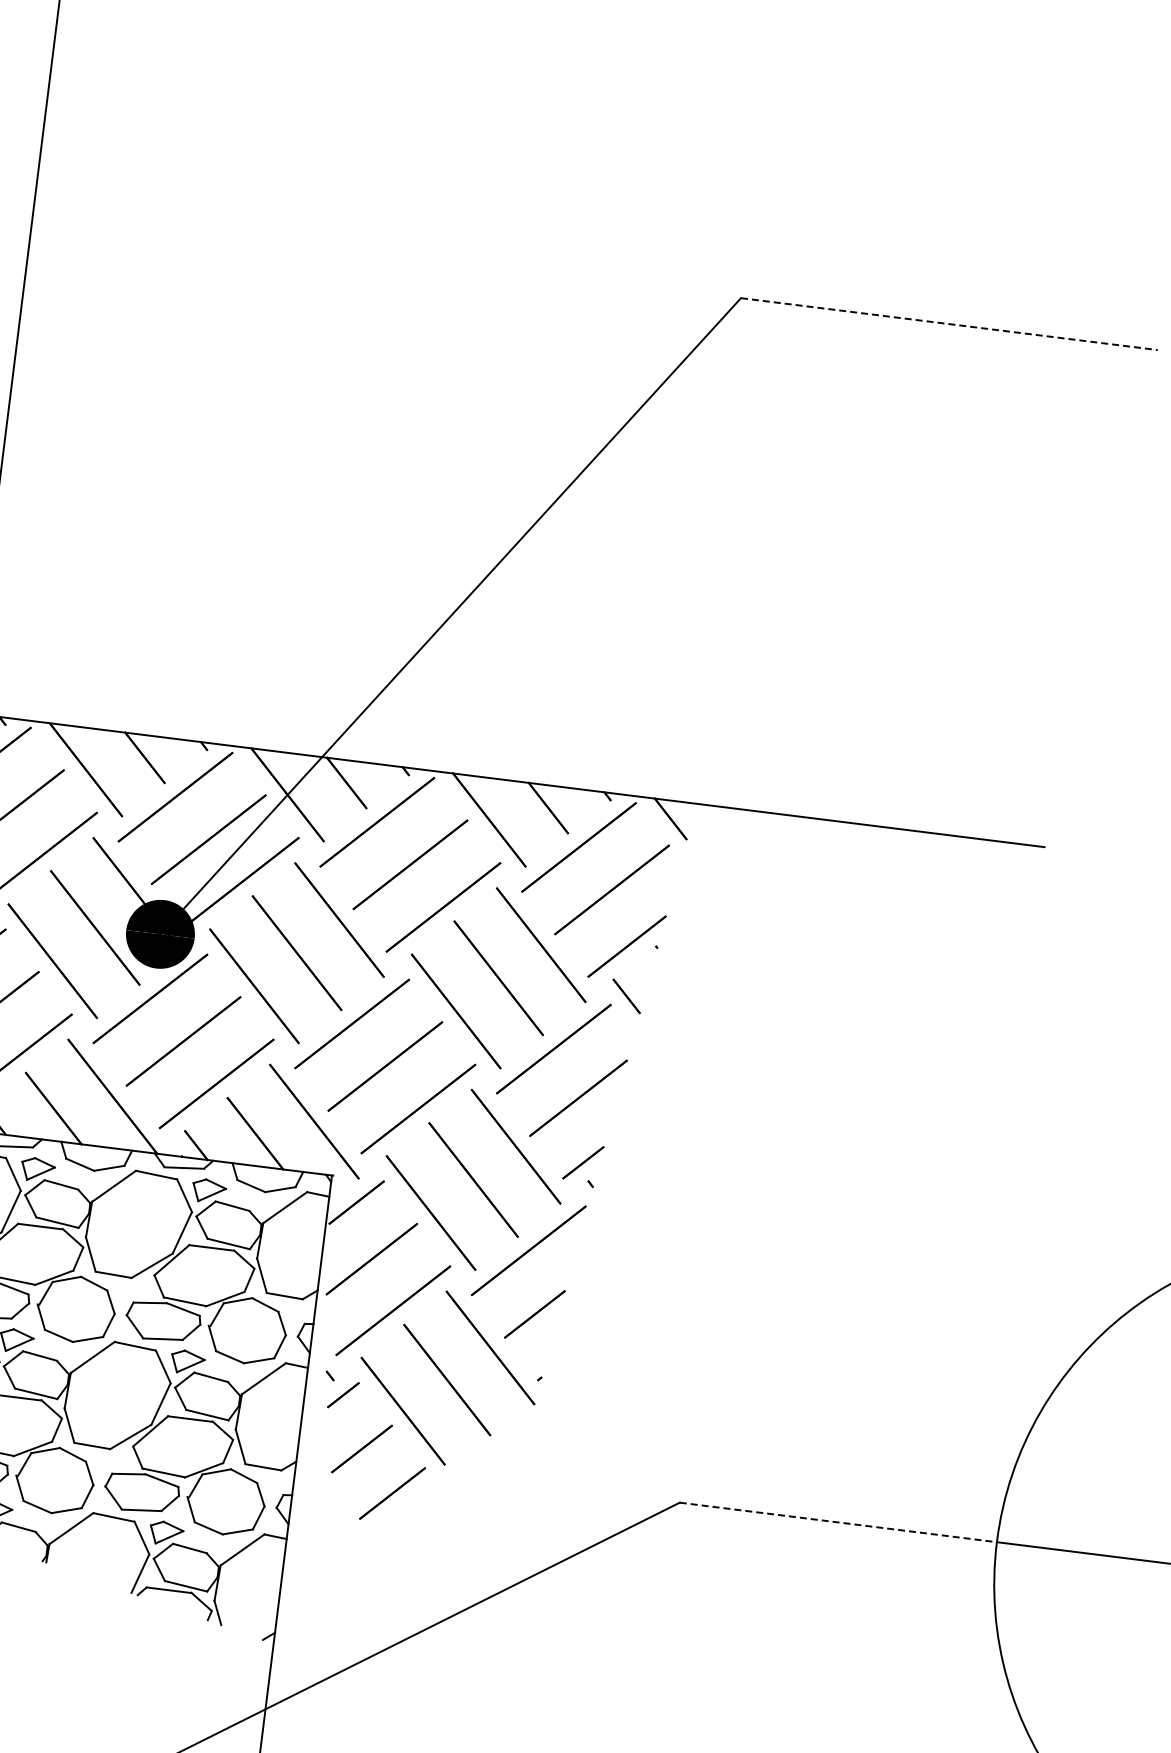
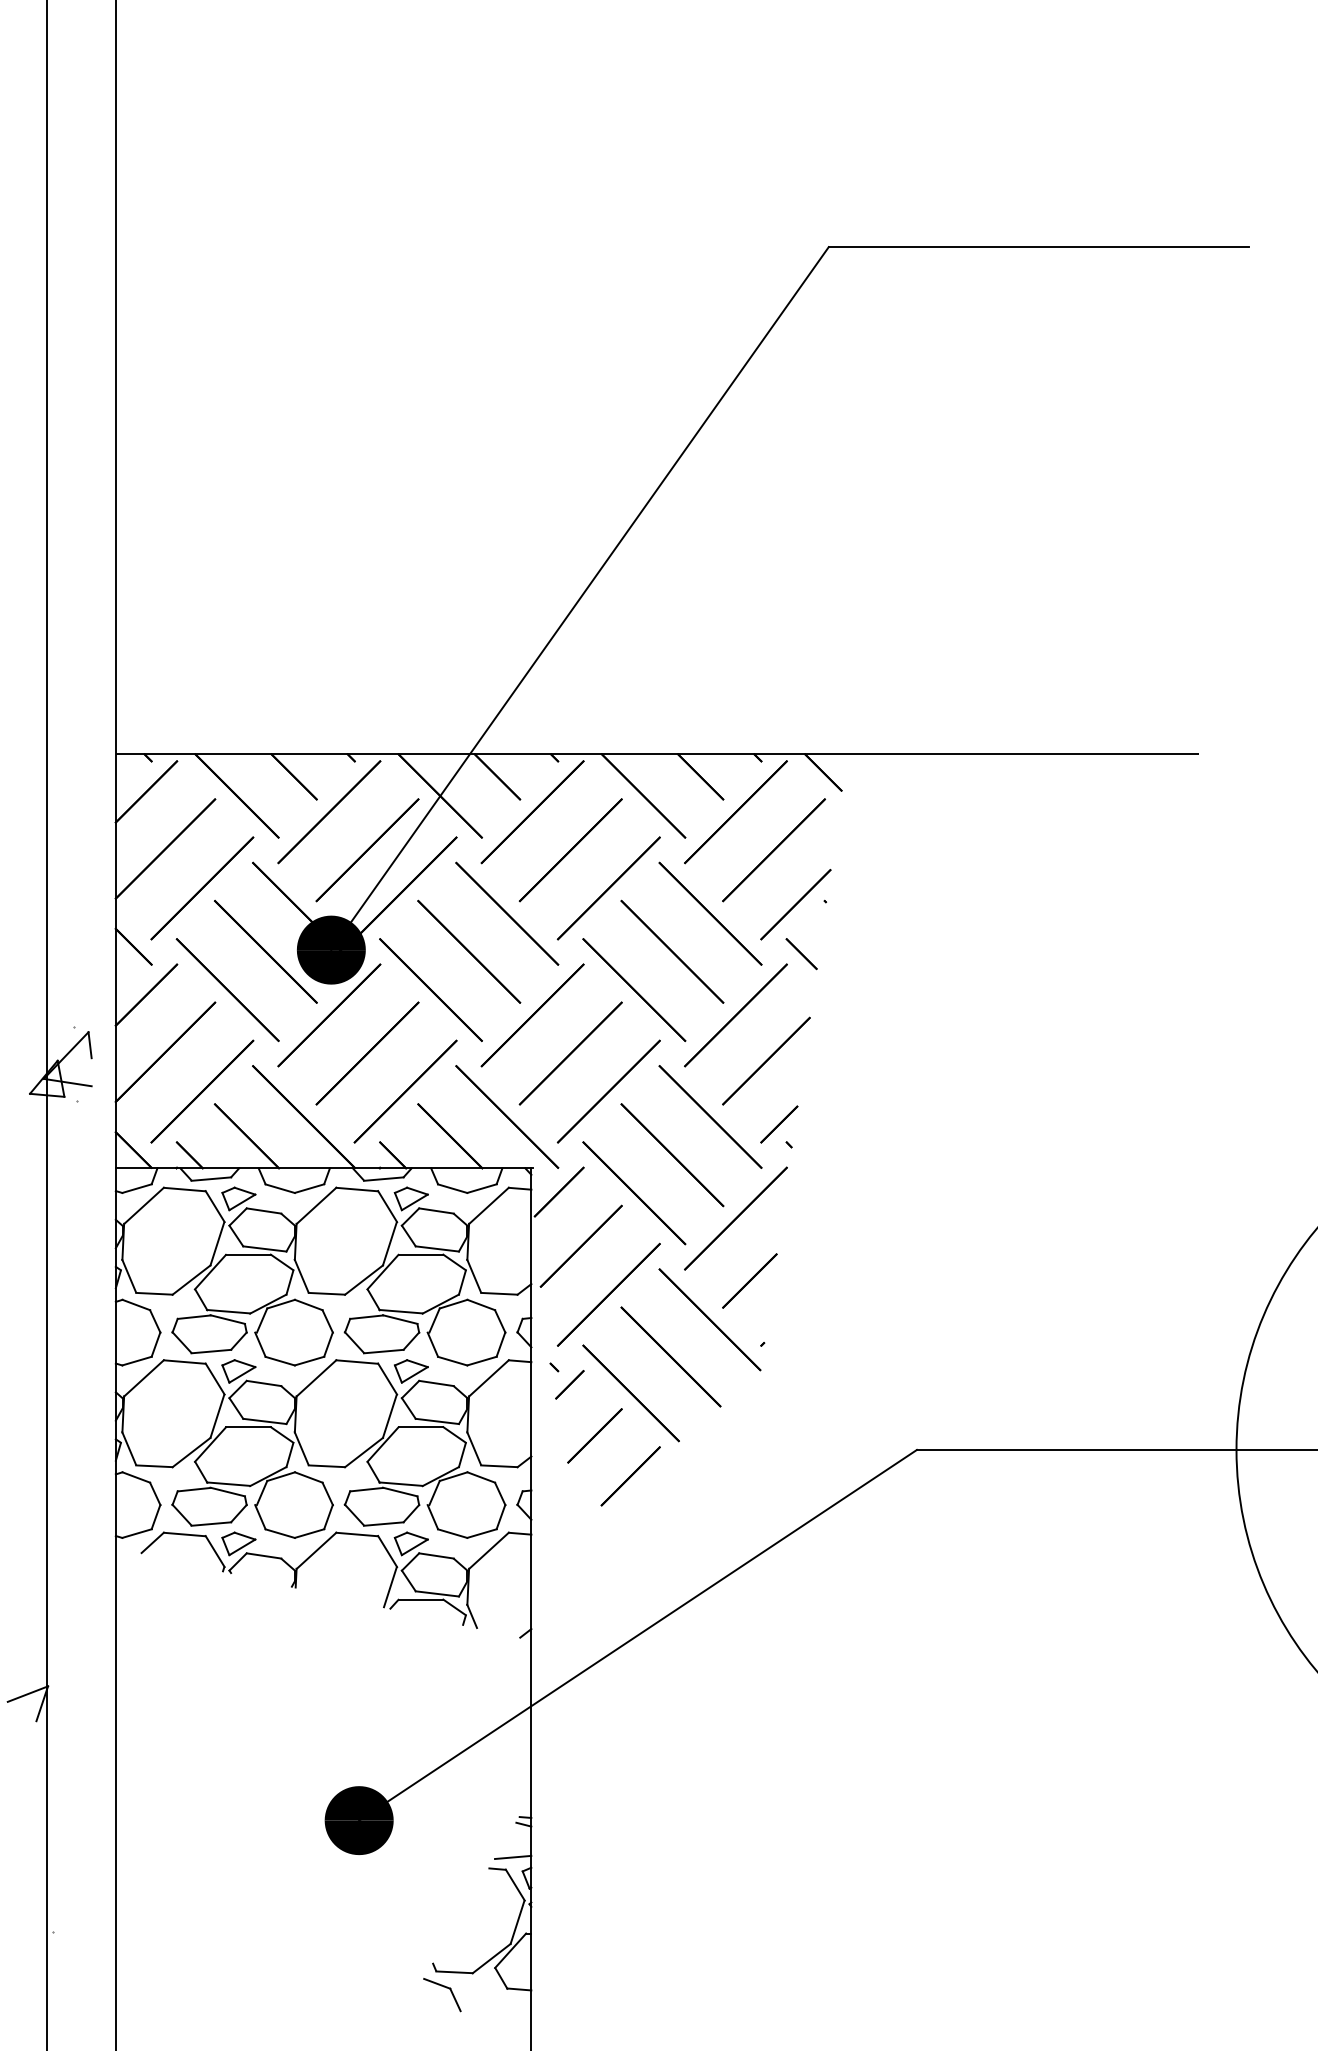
line: (949, 324) -> (1038, 247), dashed -> solid
line: (838, 1521) -> (1076, 1449), dashed -> solid

